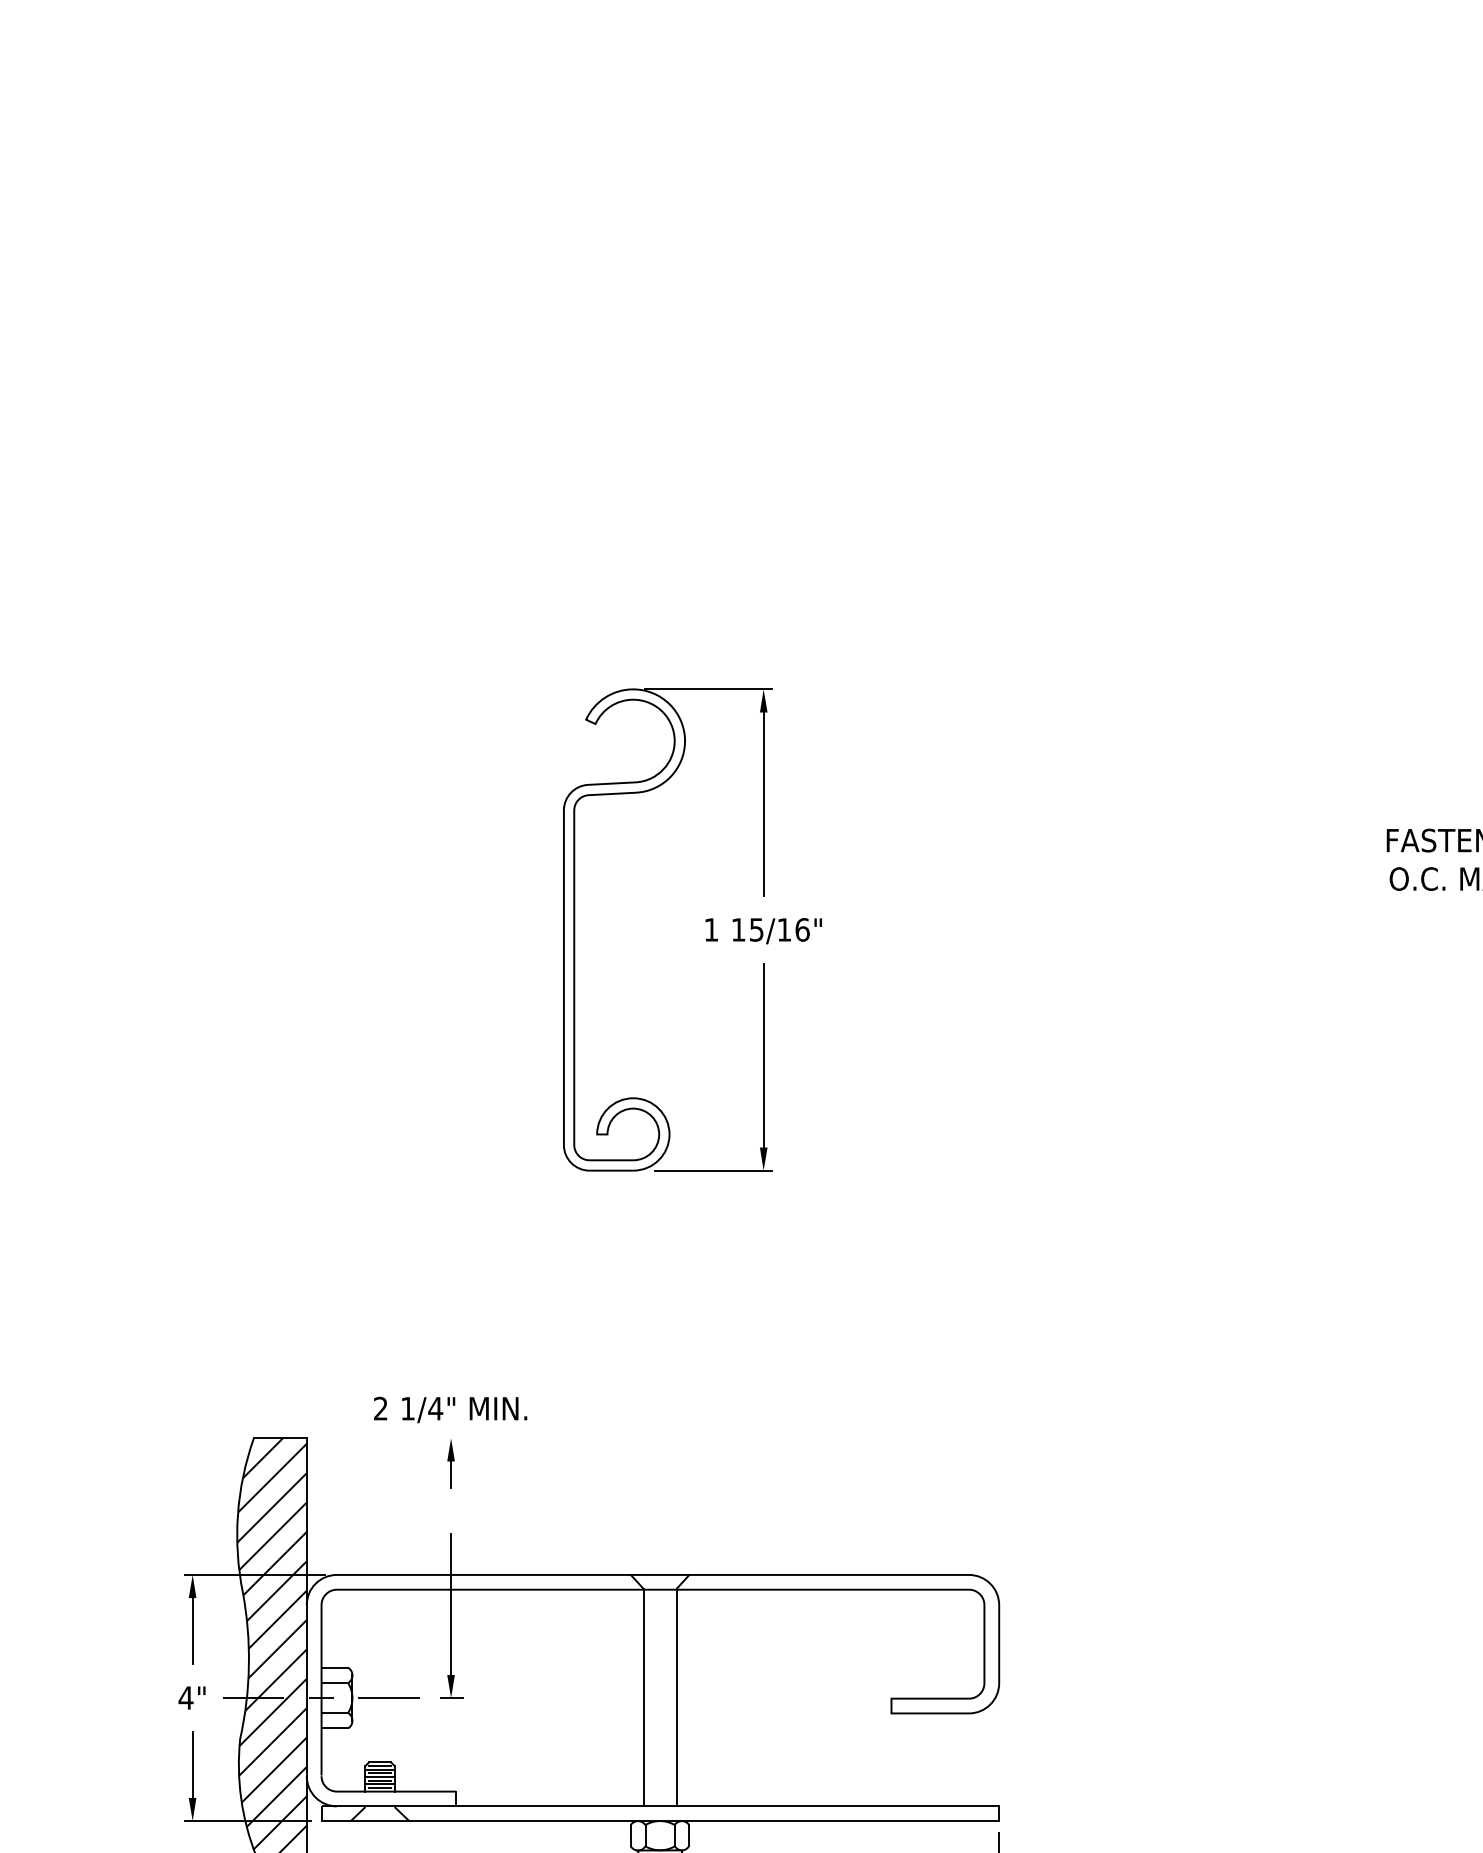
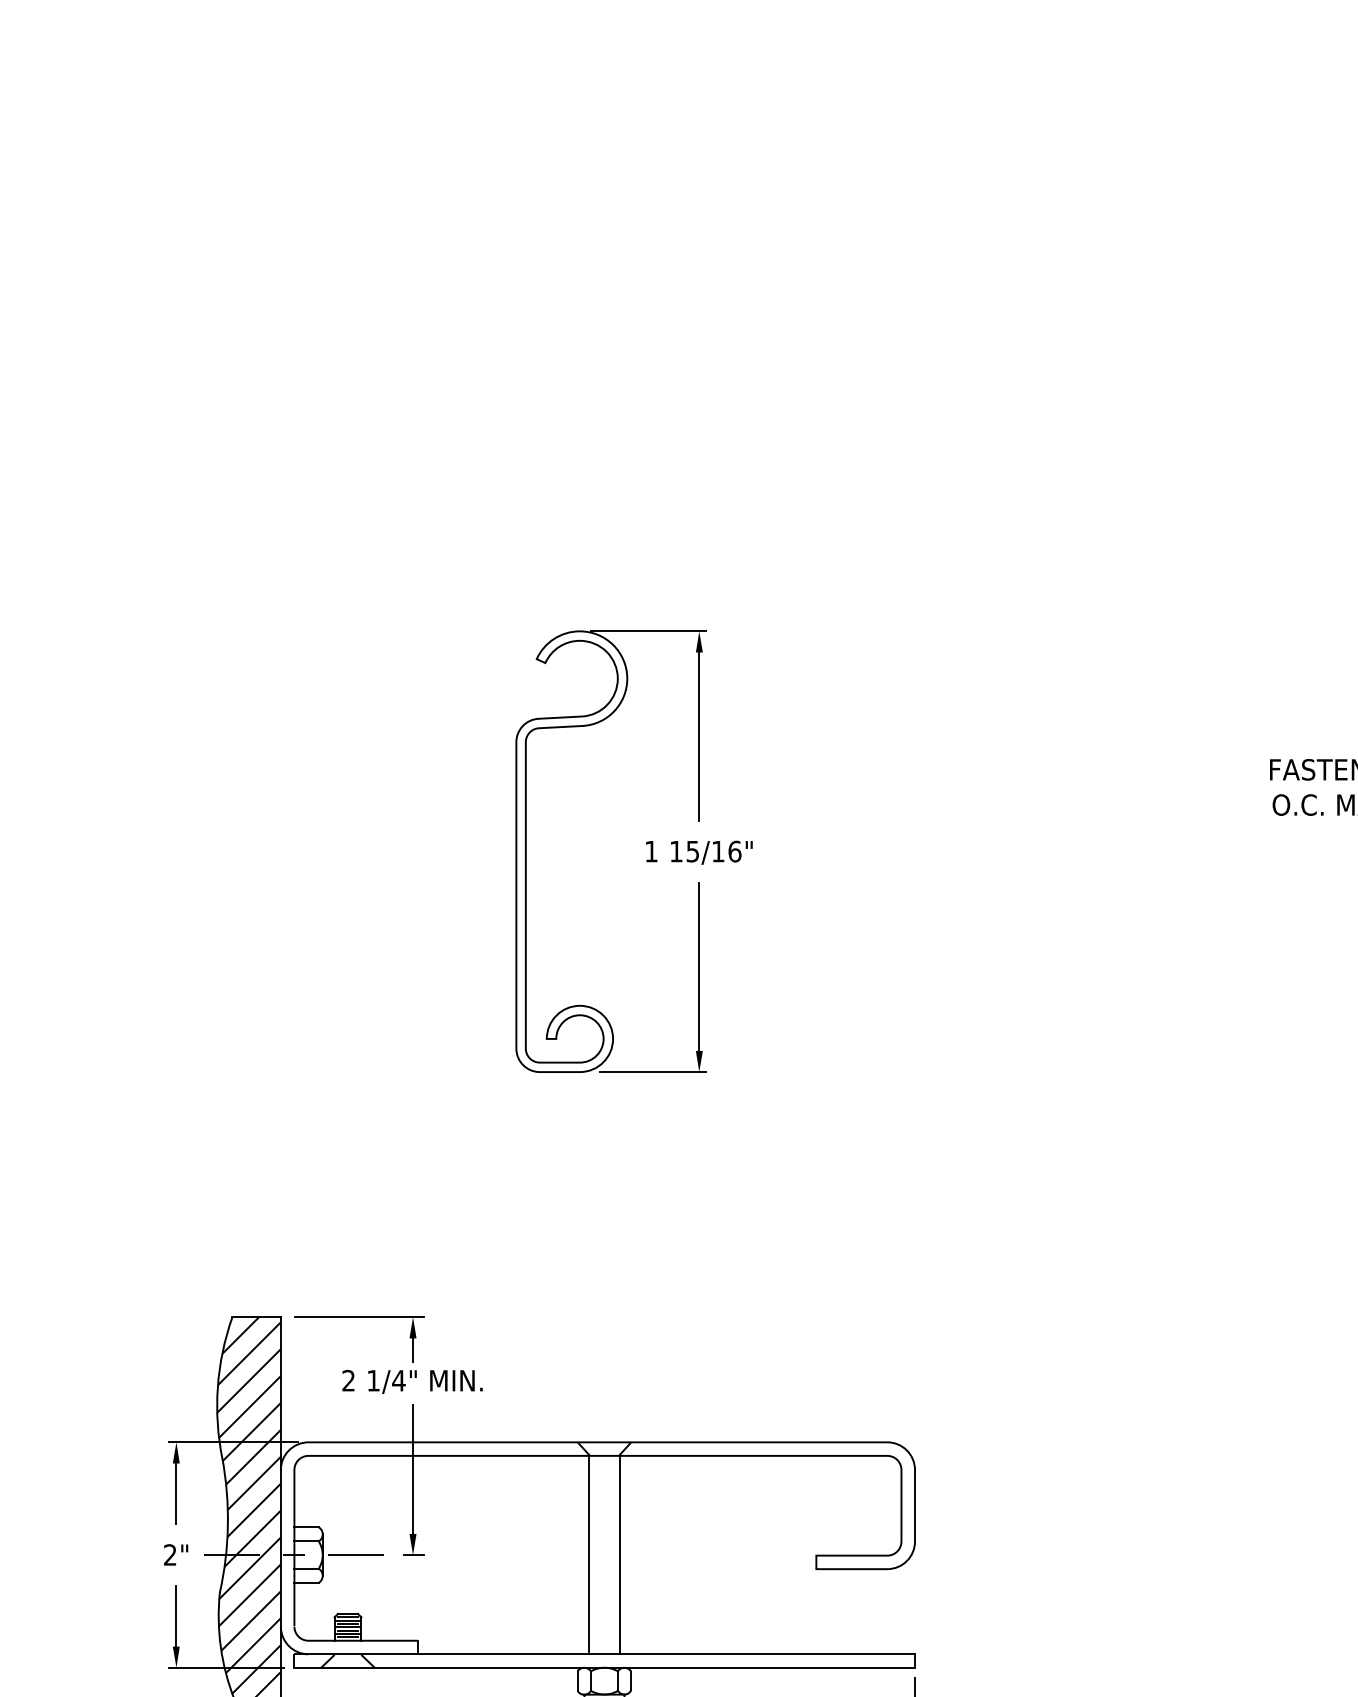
text: (450, 1409) -> (412, 1381), moved
line: (392, 1438) -> (359, 1317), added
text: (185, 1697) -> (169, 1554), 4" -> 2"

